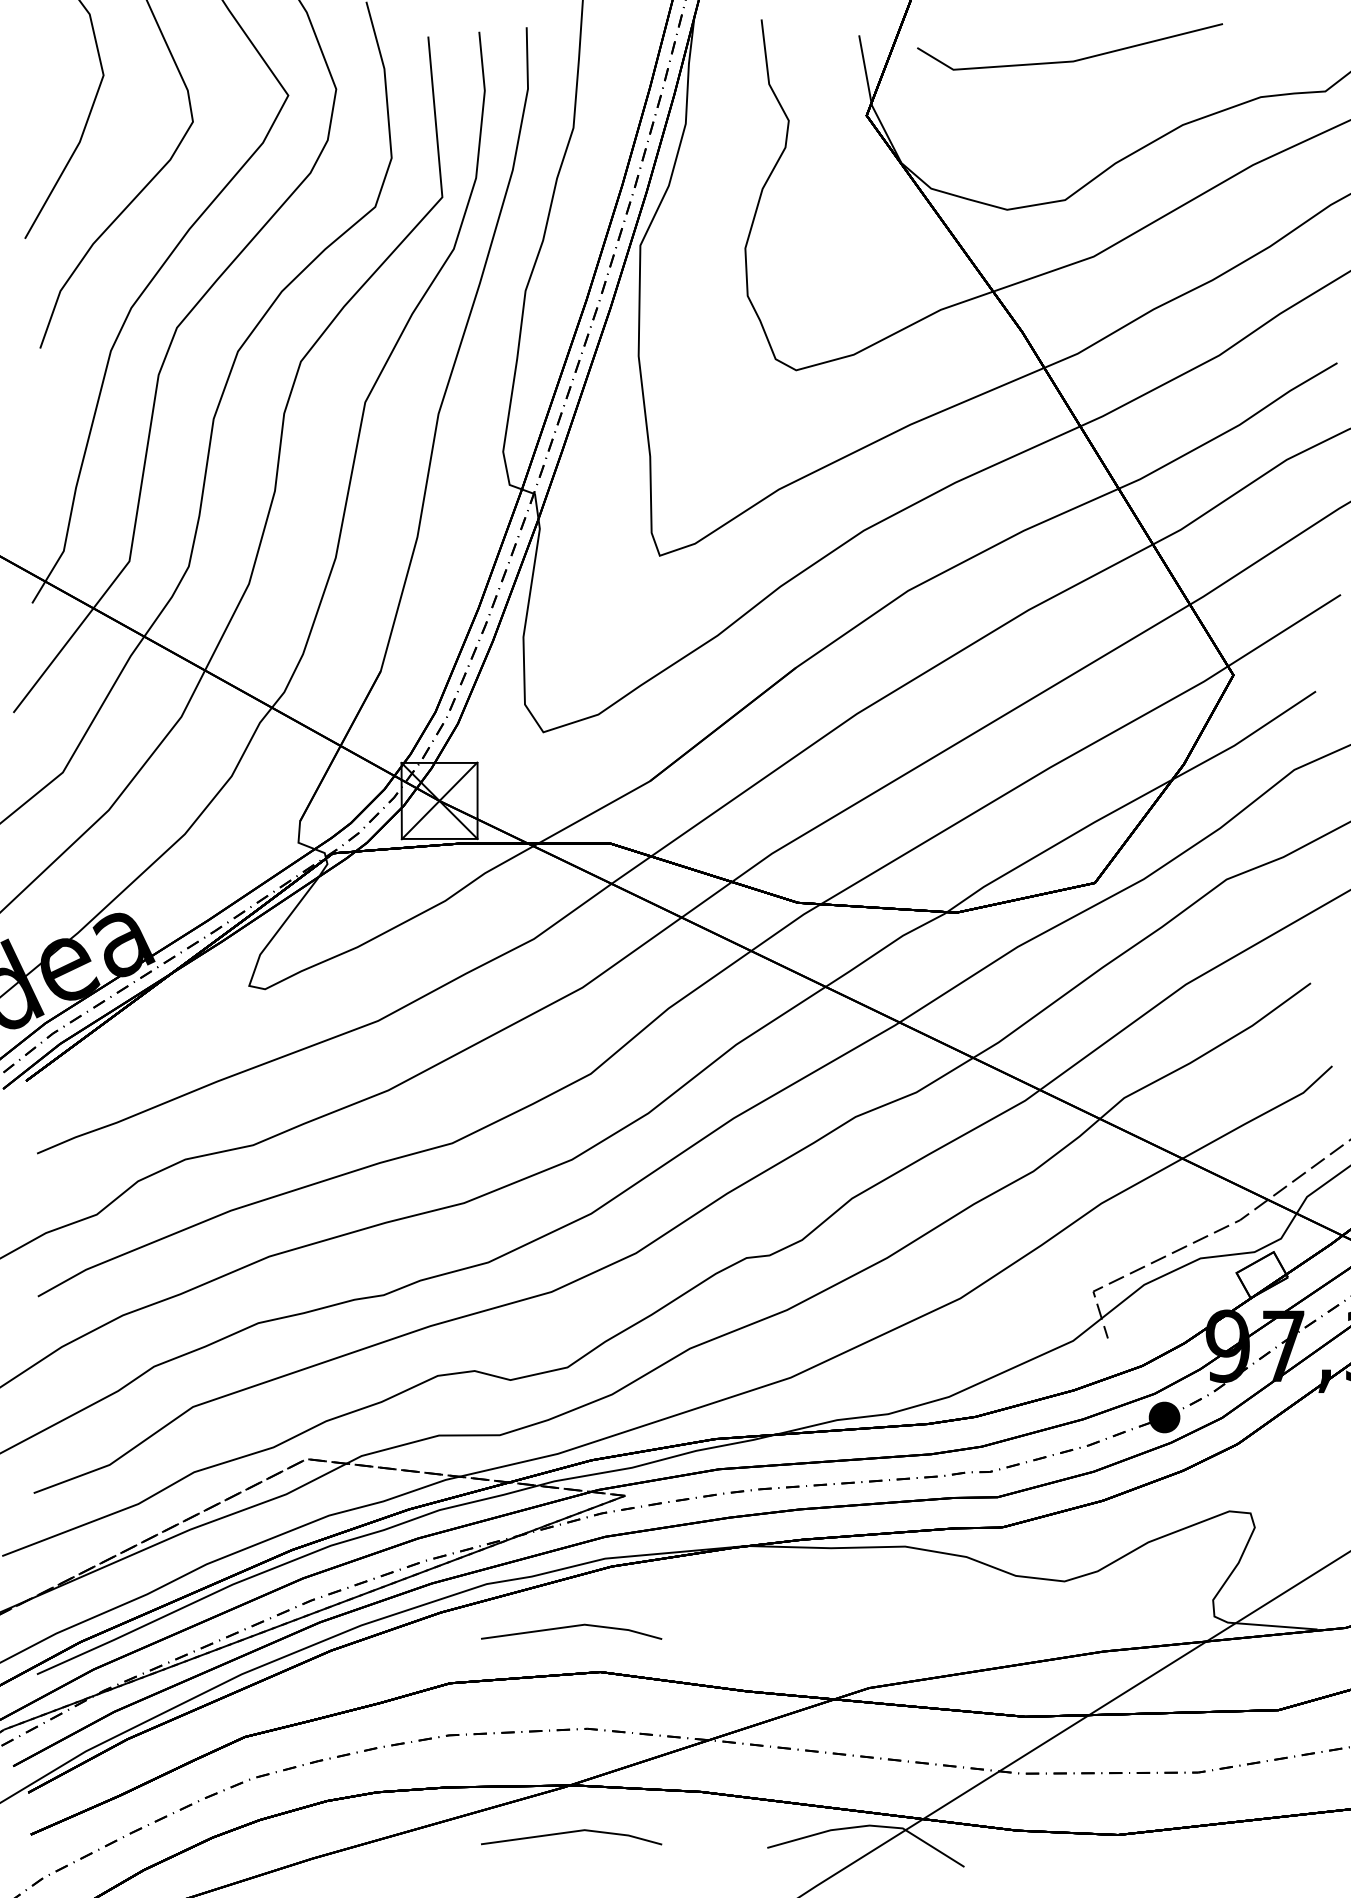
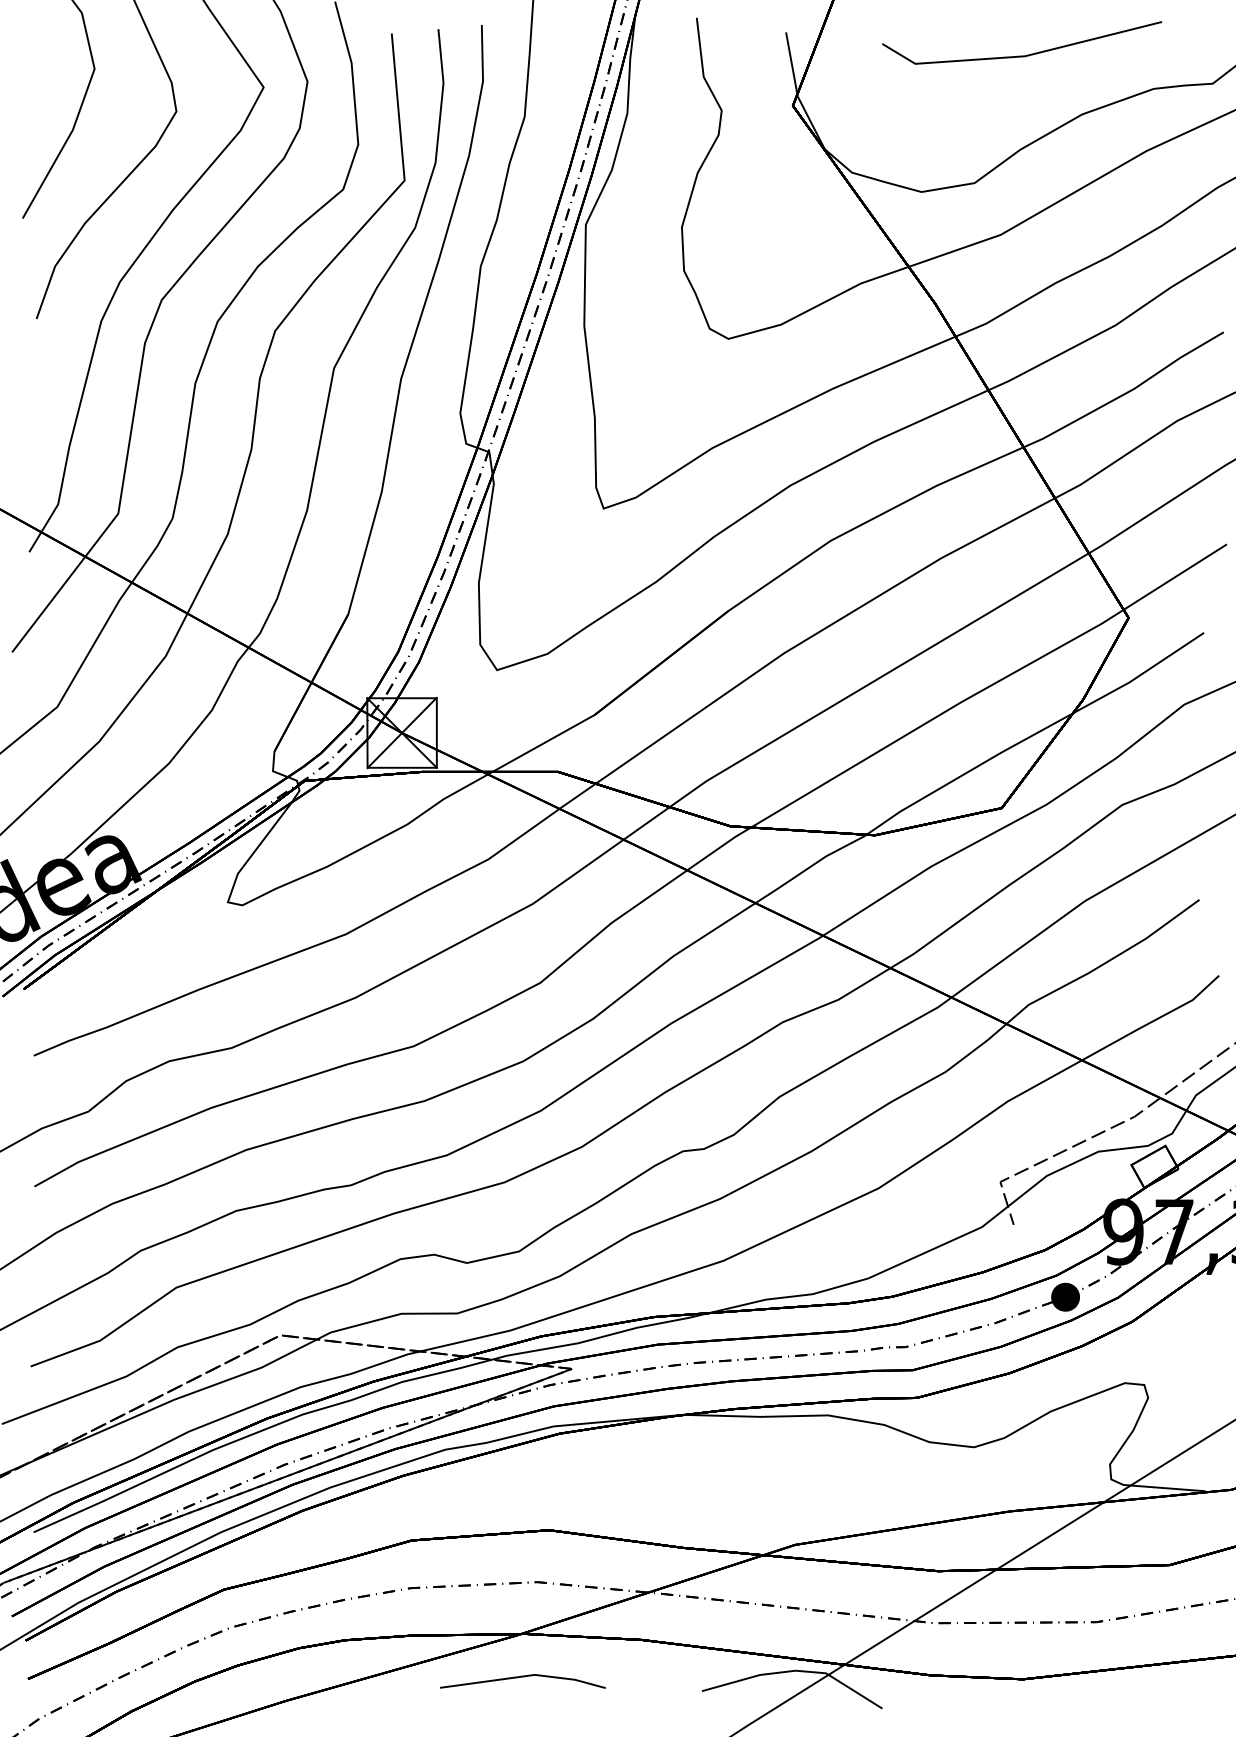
line: (1075, 59) -> (1027, 54), moved
line: (571, 1627) -> (522, 1489), removed

